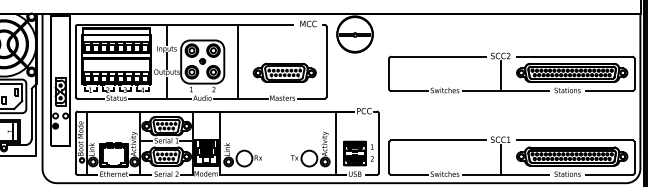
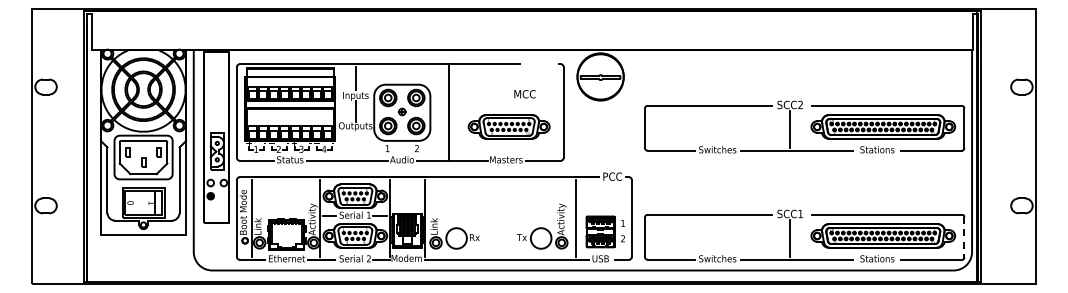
text: (308, 24) -> (524, 94), moved
line: (166, 87) -> (355, 145), removed
line: (634, 157) -> (964, 237), solid -> dashed

